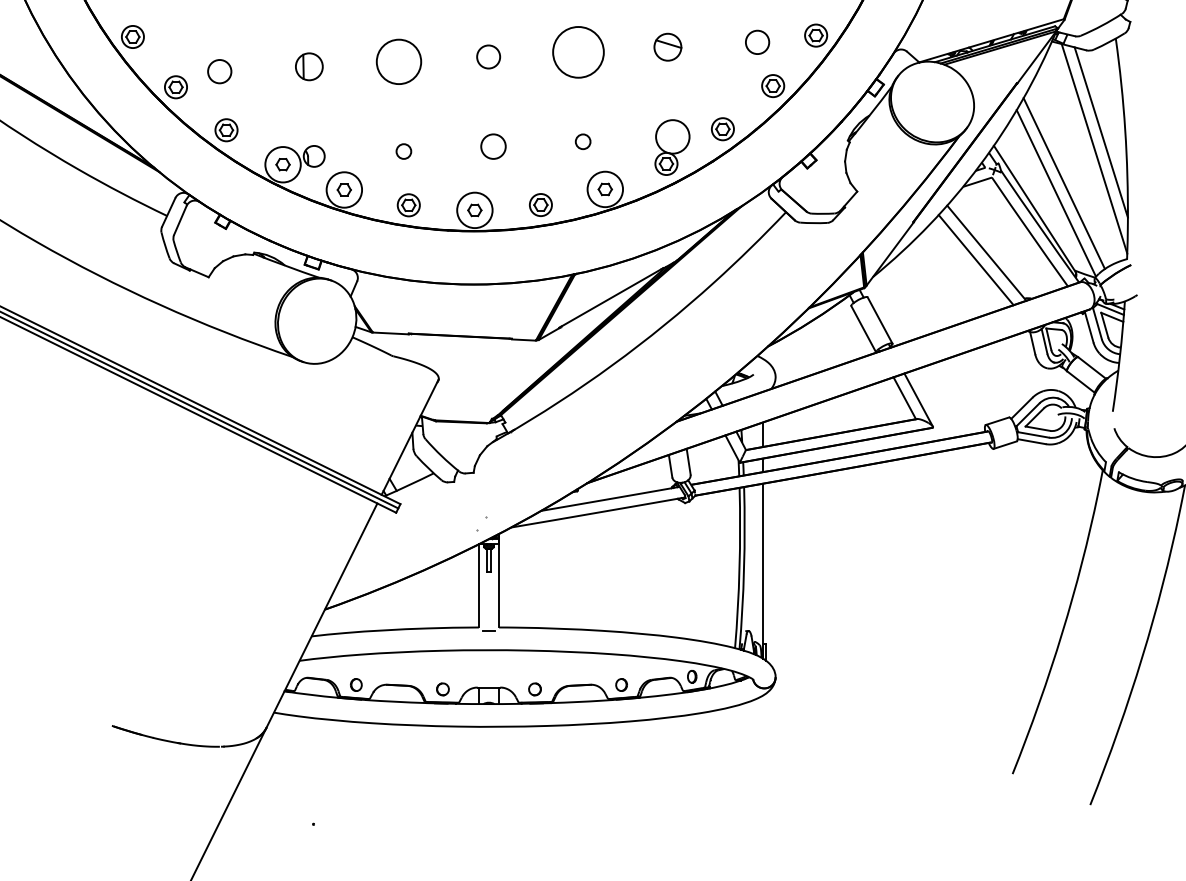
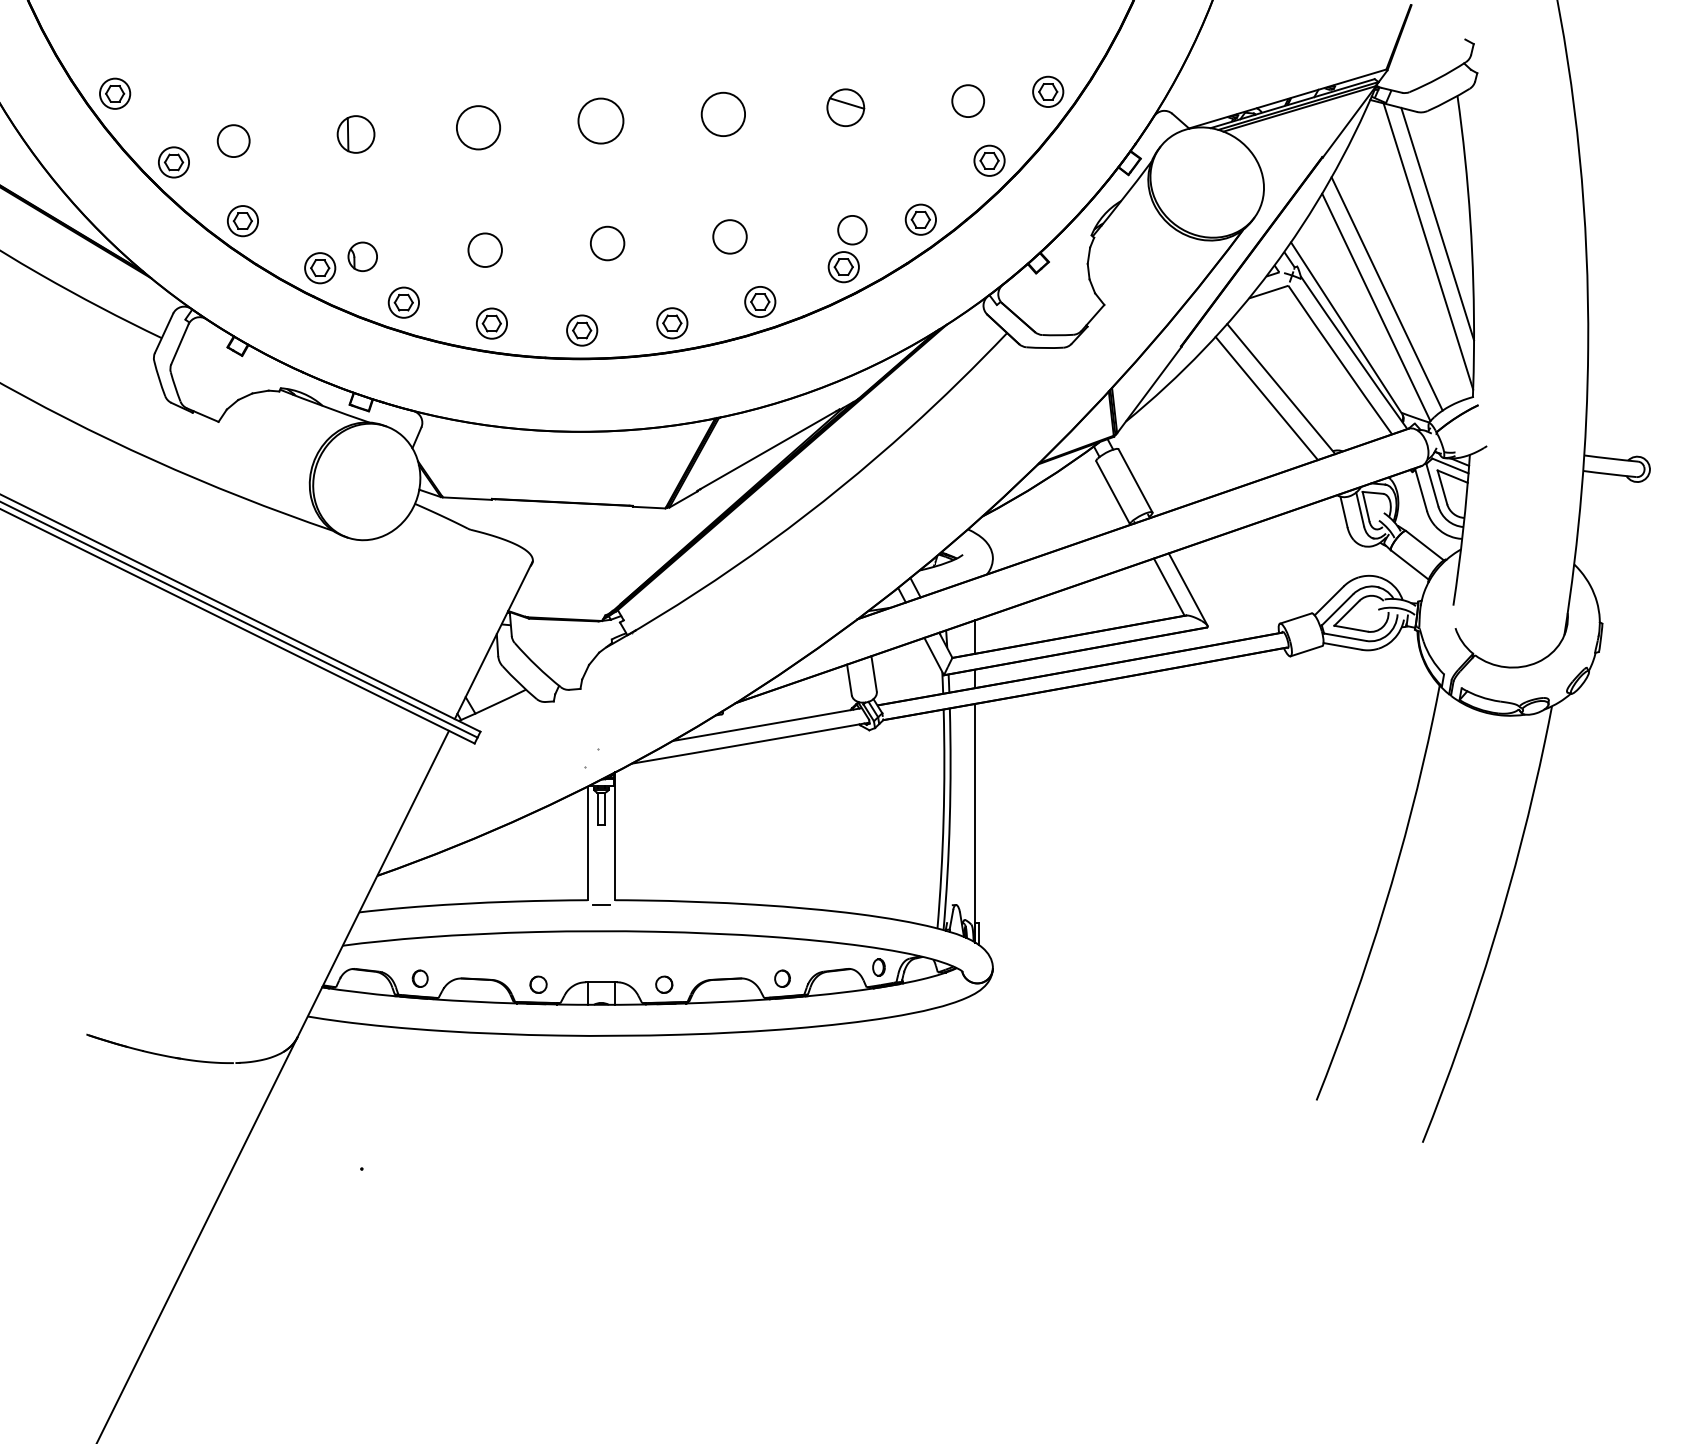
circle: (577, 51) -> (722, 113), size x0.62
circle: (488, 56) -> (600, 120), size x1.43
circle: (398, 61) -> (478, 127), size x0.71
circle: (672, 136) -> (852, 229), size x0.62
circle: (582, 141) -> (729, 236), size x1.67
circle: (403, 151) -> (484, 250), size x1.67
circle: (283, 164) -> (320, 268), size x0.62
circle: (344, 189) -> (403, 302), size x0.62
circle: (605, 189) -> (760, 301), size x0.62
circle: (475, 210) -> (582, 330), size x0.62

